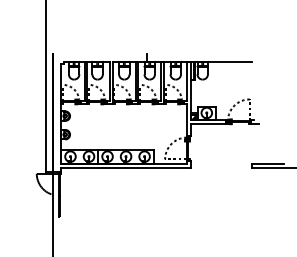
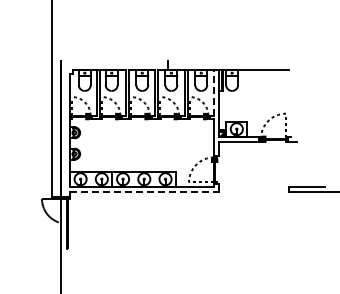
line: (187, 81) -> (214, 93), solid -> dashed
line: (126, 167) -> (144, 191), solid -> dashed

